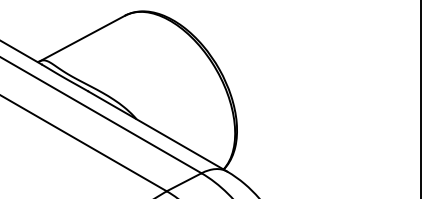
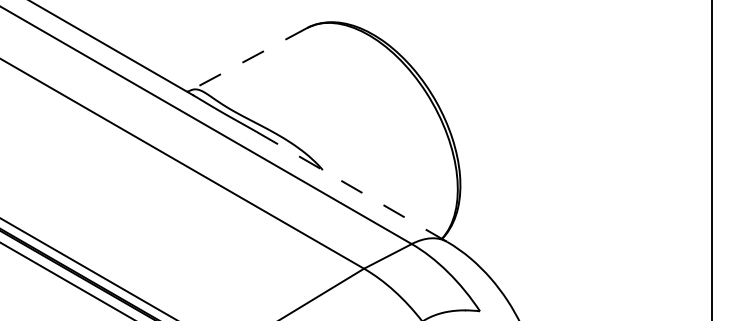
line: (82, 38) -> (248, 59), solid -> dashed
line: (157, 131) -> (351, 186), solid -> dashed

